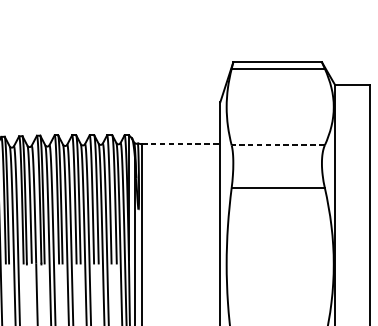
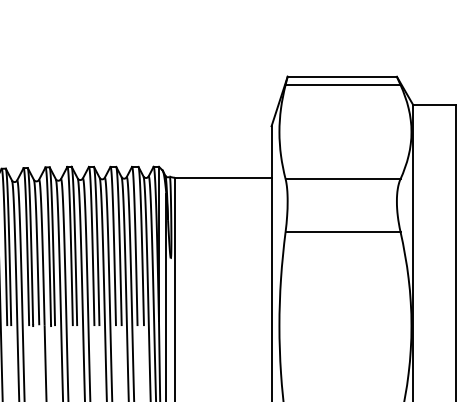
line: (181, 143) -> (223, 177), dashed -> solid
line: (277, 145) -> (342, 179), dashed -> solid

